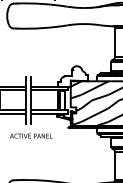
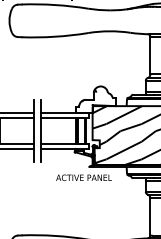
text: (30, 135) -> (83, 177), moved

